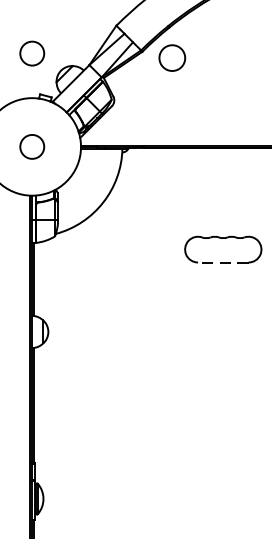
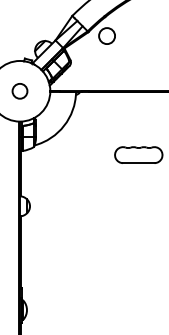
circle: (31, 53) -> (19, 33), removed
line: (222, 263) -> (138, 163), dashed -> solid

